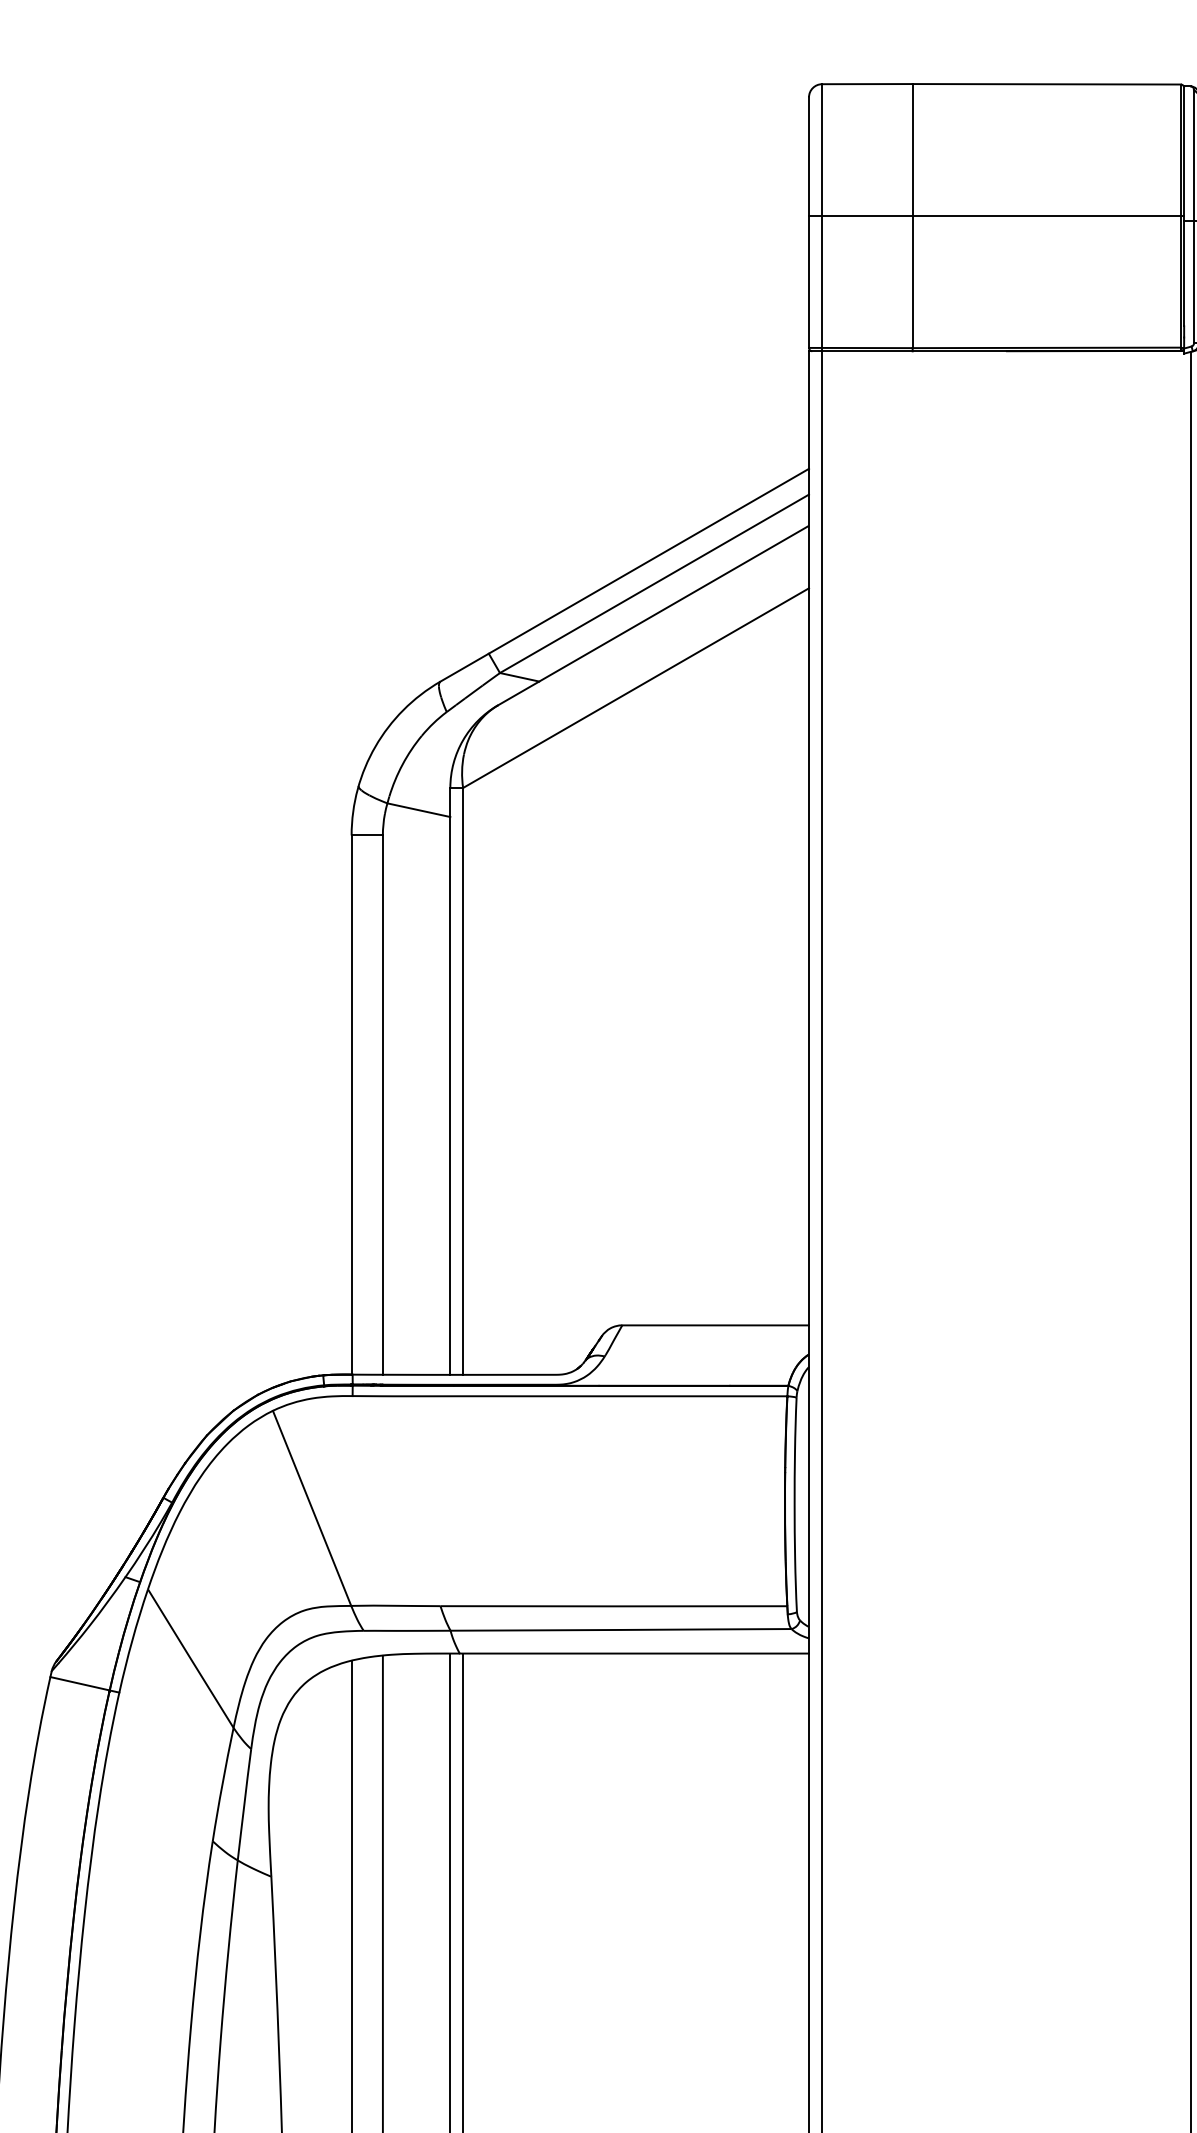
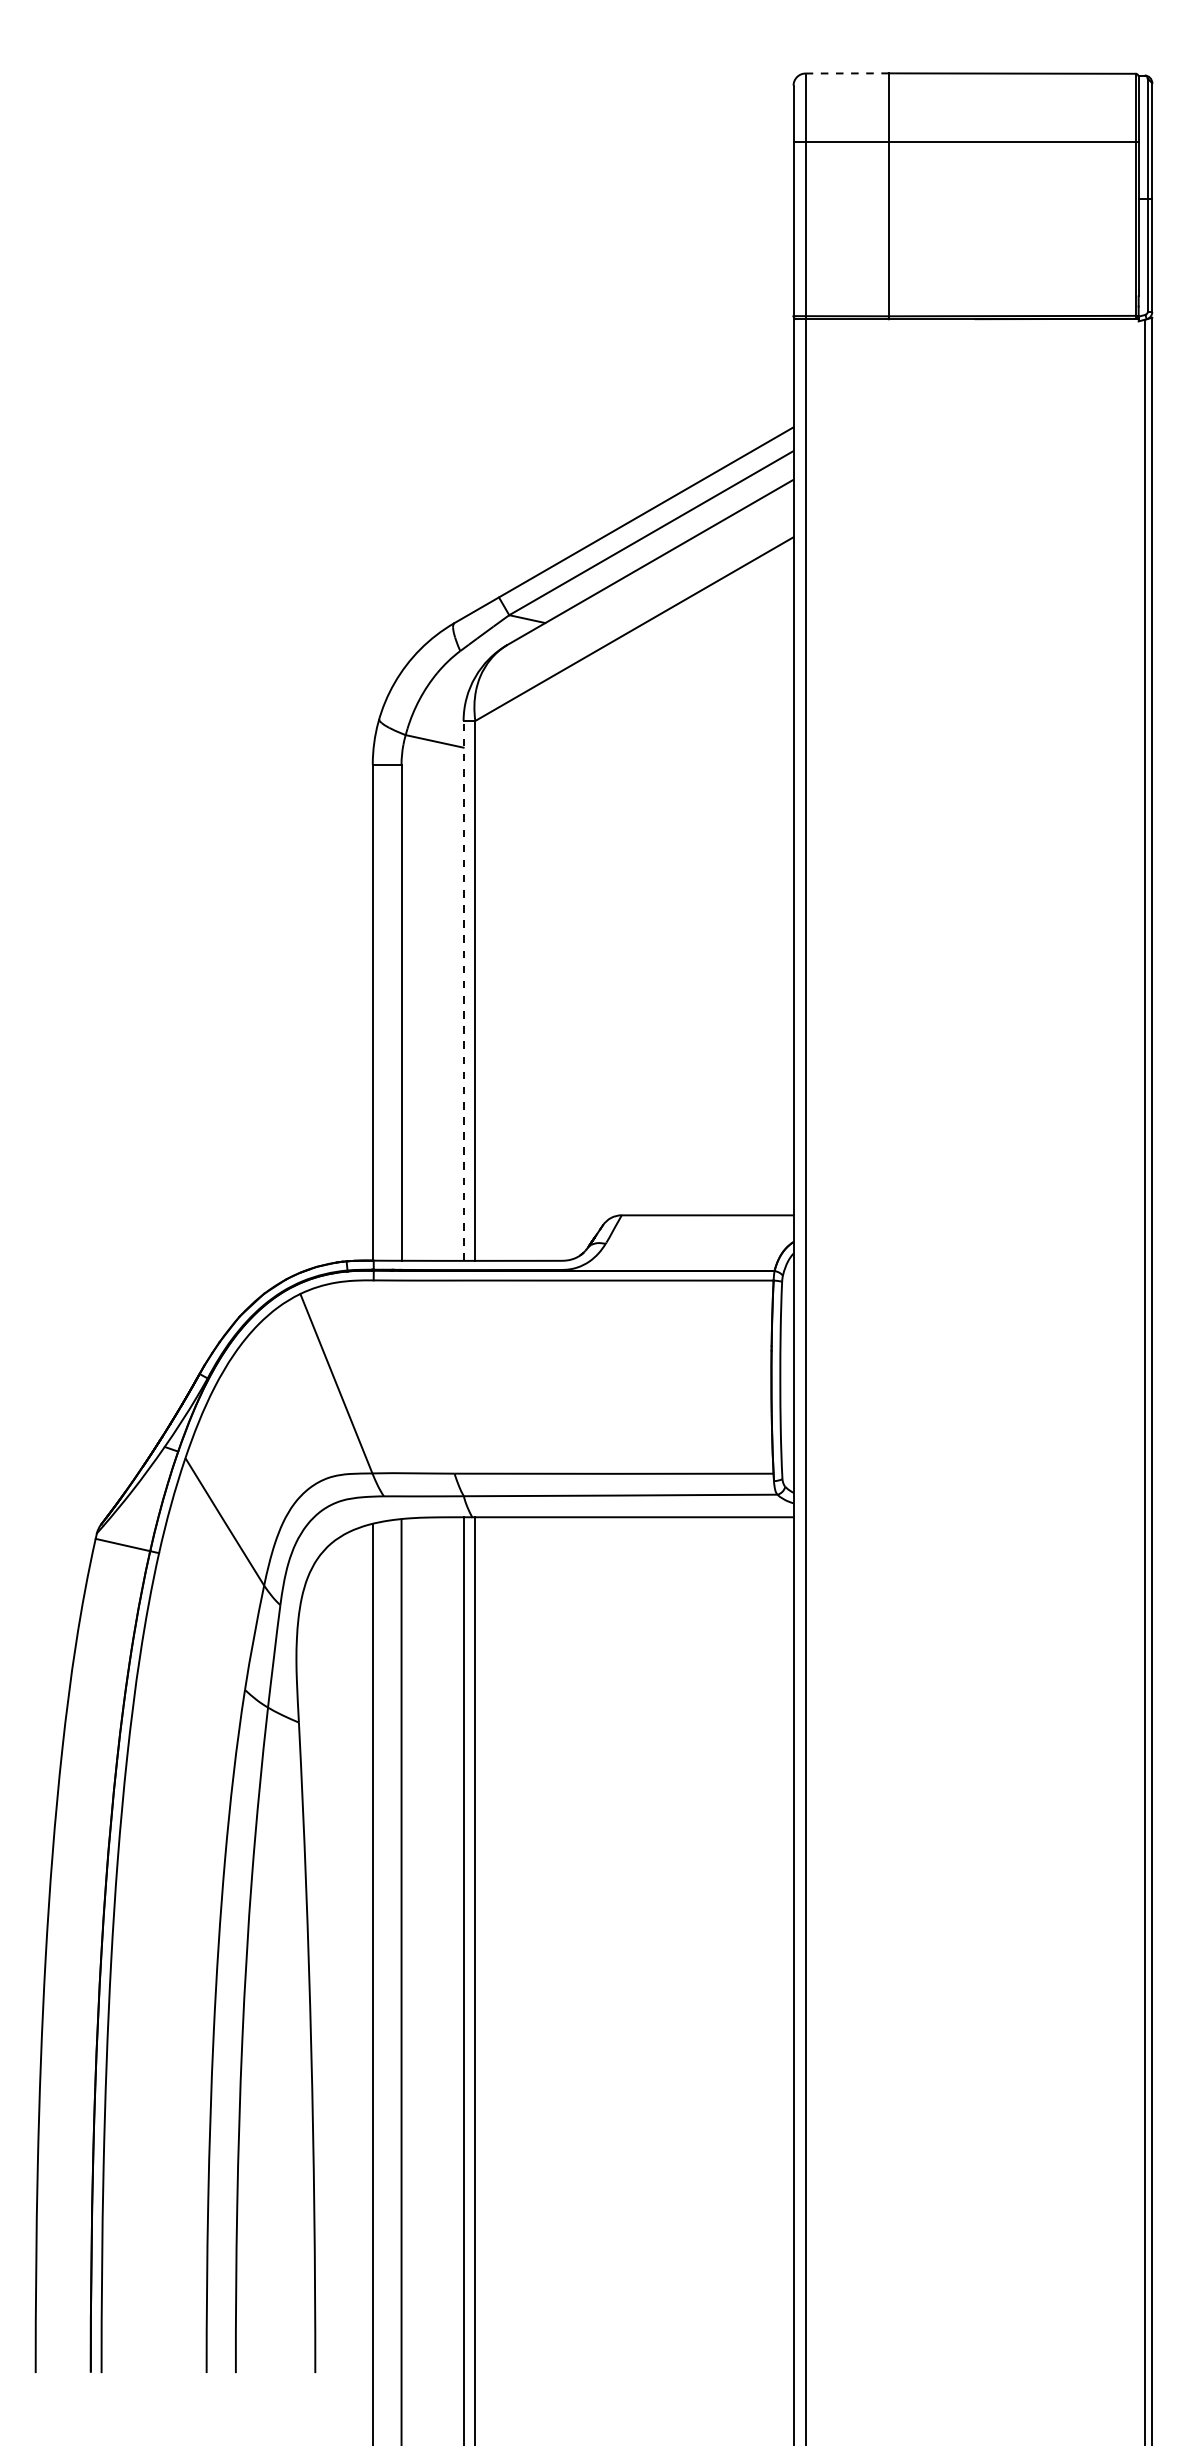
line: (867, 84) -> (847, 73), solid -> dashed
line: (995, 215) -> (965, 142), moved
line: (450, 1080) -> (463, 990), solid -> dashed

